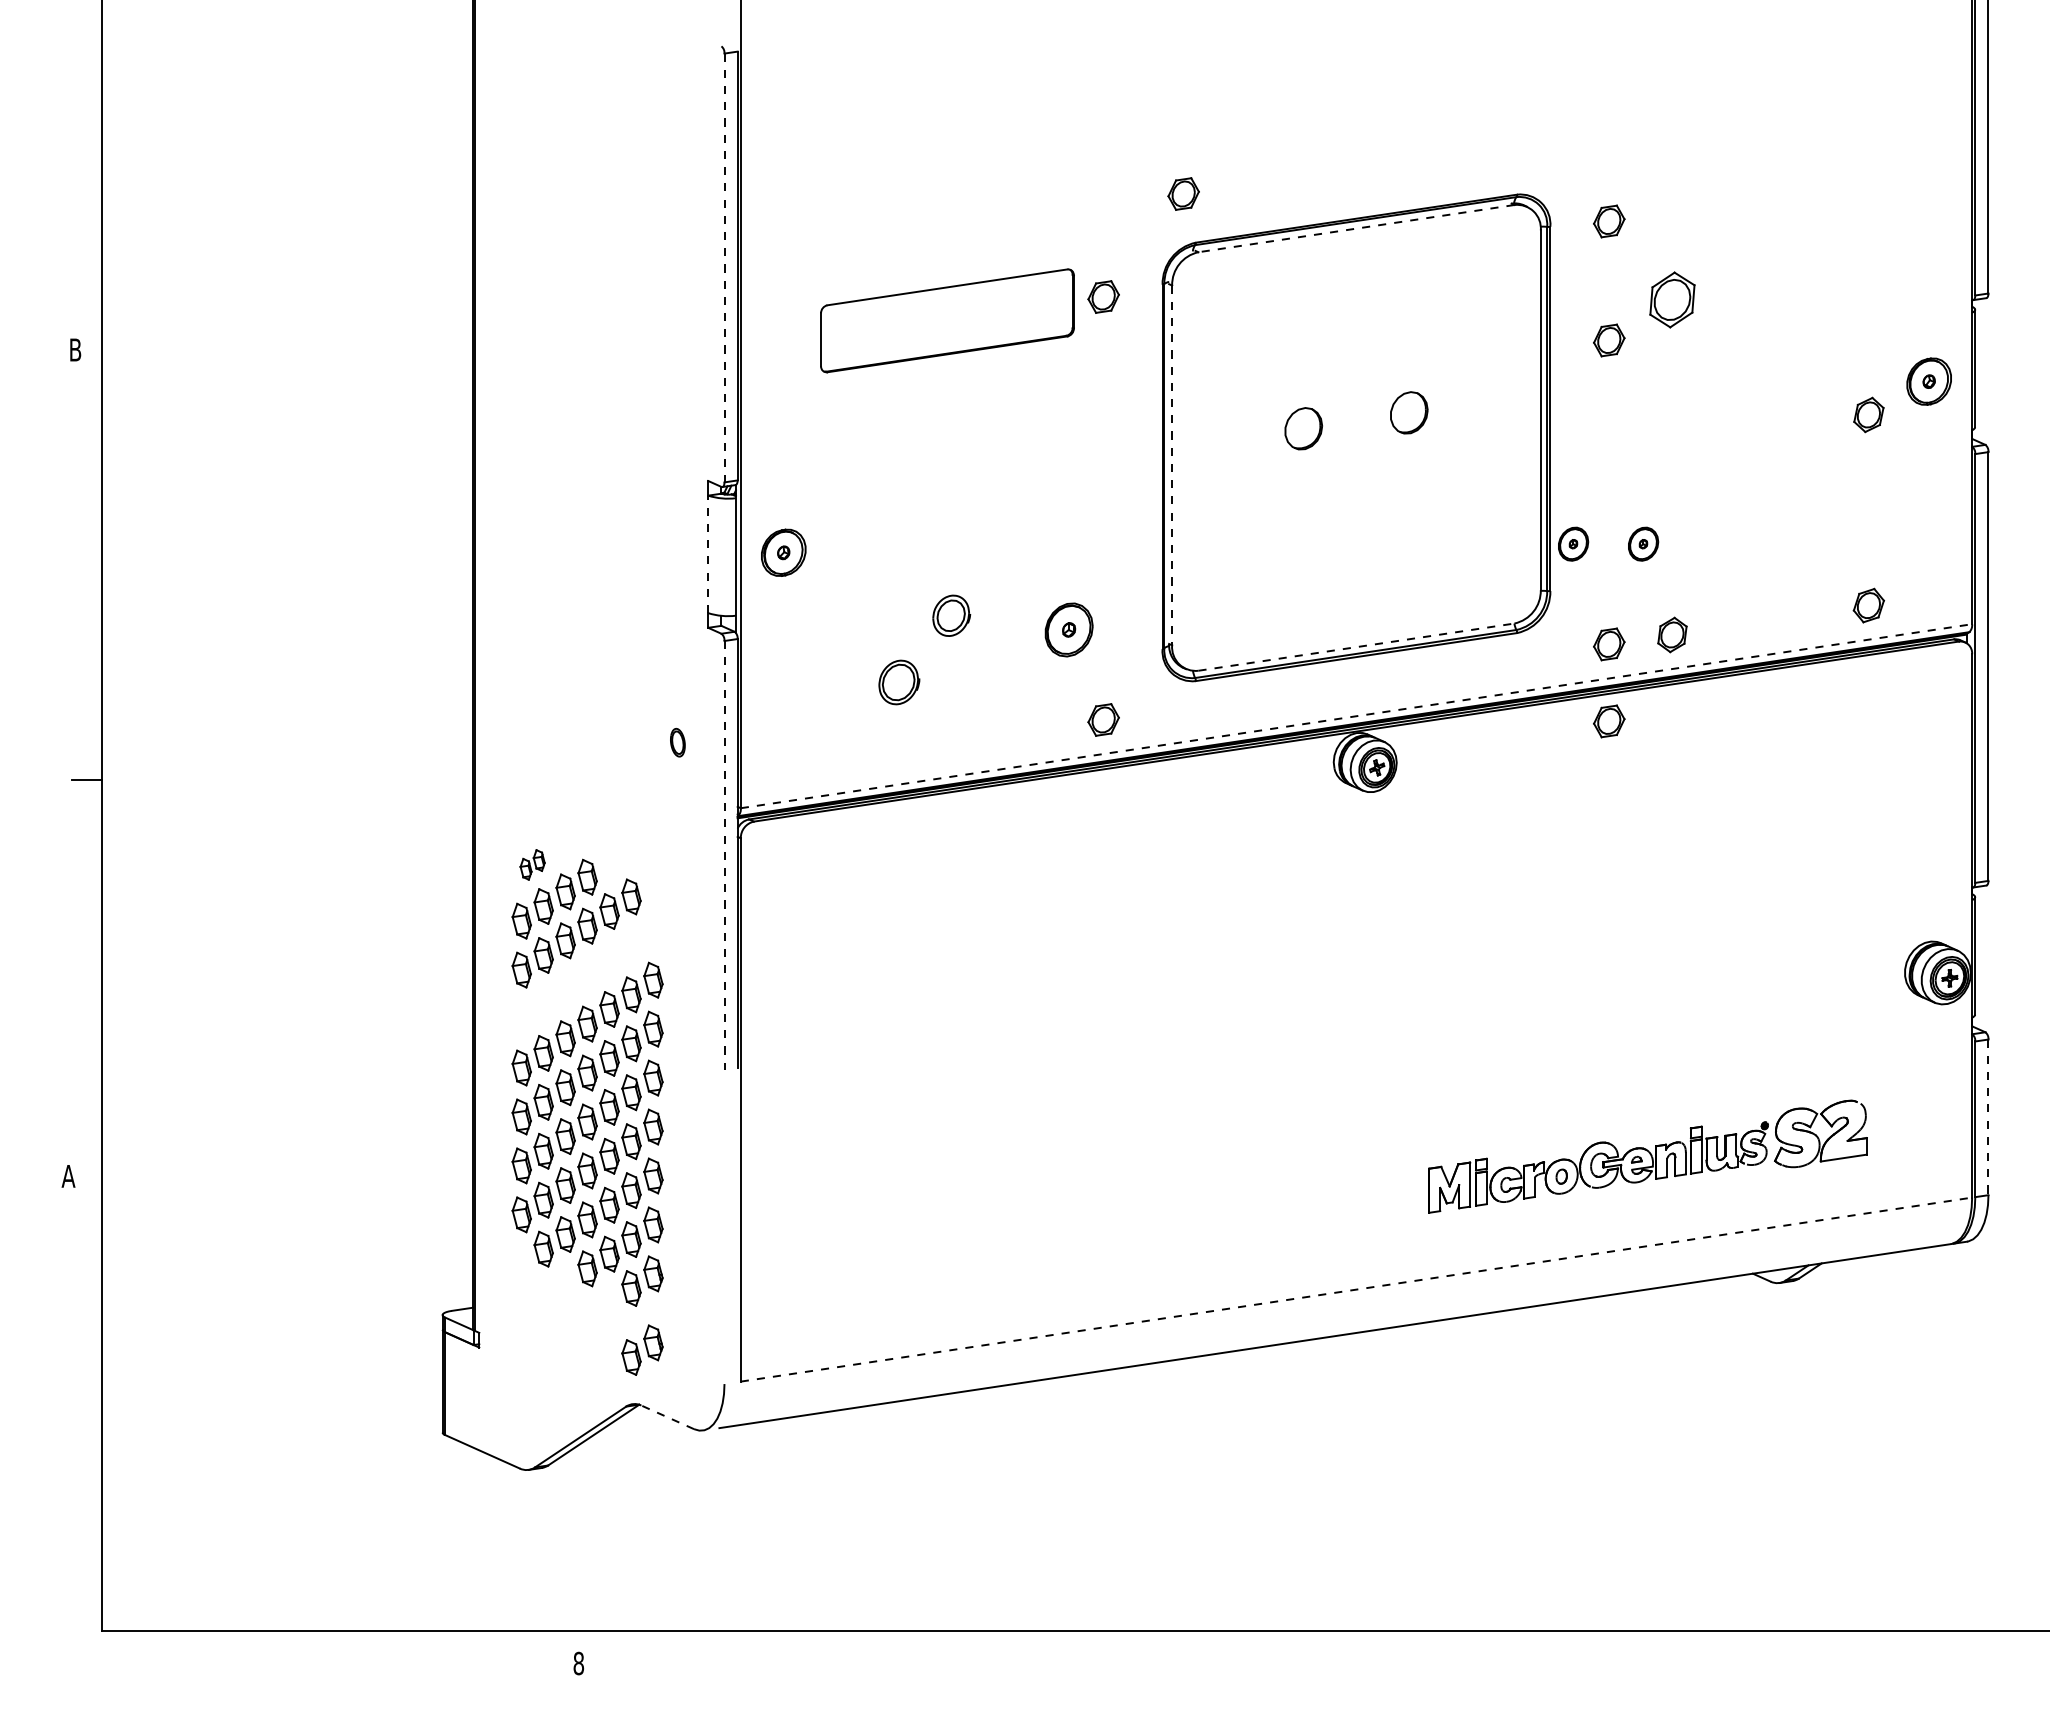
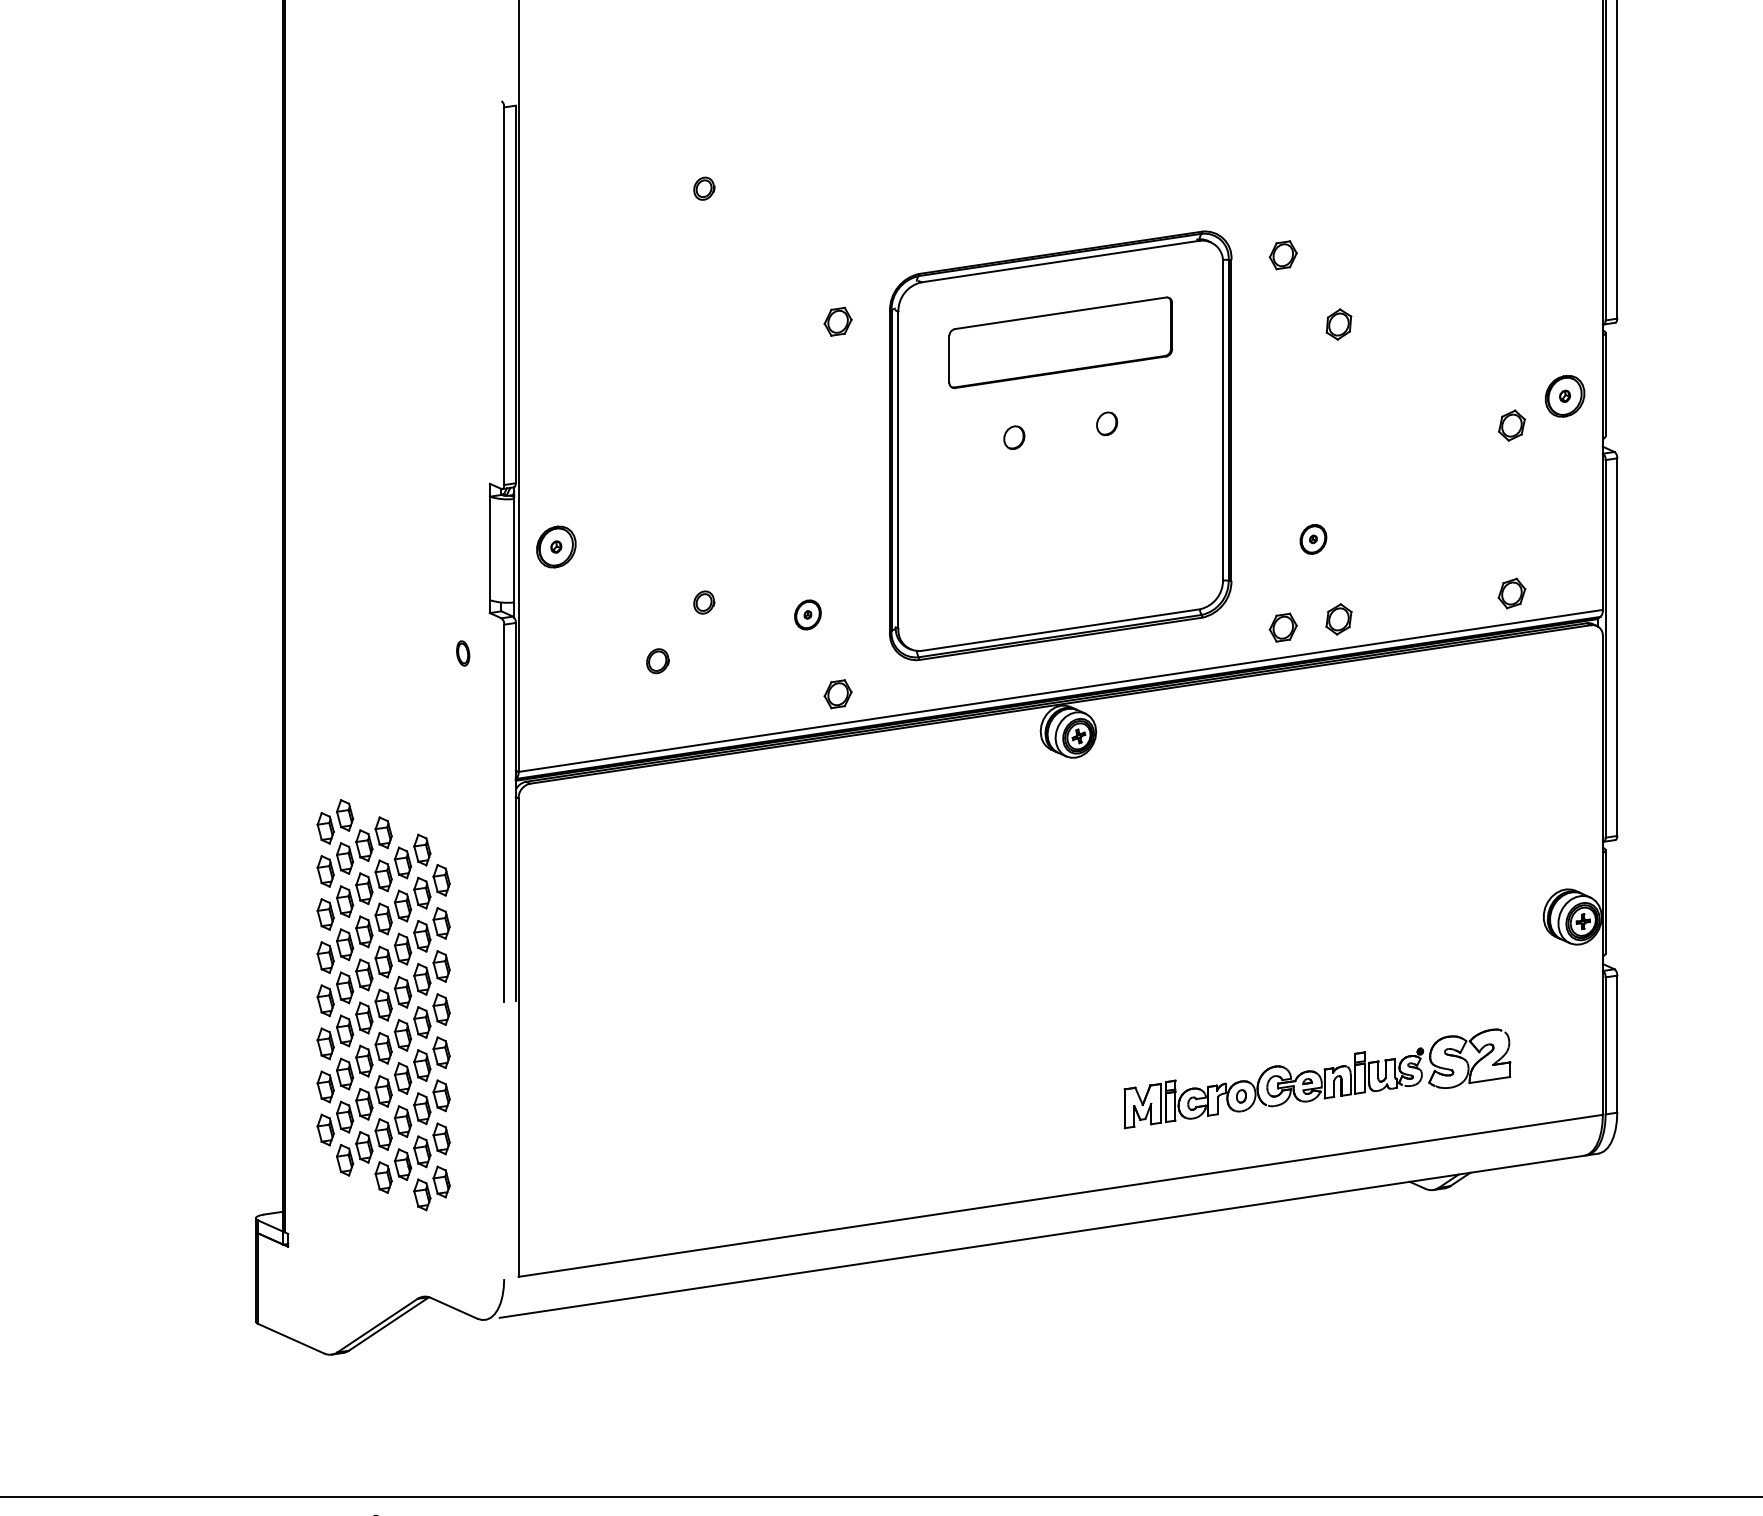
part: (951, 145) -> (704, 188), added
part: (1183, 193) -> (908, 230), removed
line: (1356, 228) -> (1060, 261), dashed -> solid
line: (724, 268) -> (504, 296), dashed -> solid
part: (1672, 300) -> (1339, 324), size x0.62
part: (947, 320) -> (1060, 342), moved
part: (1609, 340) -> (1283, 360), removed
part: (1408, 412) -> (1106, 423), size x0.62
part: (1303, 428) -> (1014, 437), size x0.62
line: (1172, 465) -> (898, 470), dashed -> solid
part: (1573, 543) -> (1251, 538), removed
line: (708, 554) -> (490, 548), dashed -> solid
part: (951, 615) -> (704, 602), size x0.62
part: (1069, 629) -> (808, 614), size x0.62
line: (1356, 647) -> (1060, 630), dashed -> solid
part: (898, 682) -> (657, 661), size x0.62
line: (1356, 716) -> (1060, 691), dashed -> solid
part: (1609, 721) -> (1283, 695), removed
part: (677, 742) -> (462, 653), moved
line: (724, 855) -> (504, 813), dashed -> solid
part: (532, 864) -> (335, 821), size x1.67
part: (587, 974) -> (383, 918), added
line: (1988, 1117) -> (1617, 1044), dashed -> solid
line: (1356, 1289) -> (1060, 1195), dashed -> solid
part: (642, 1349) -> (431, 1248), removed
line: (667, 1417) -> (454, 1308), dashed -> solid

